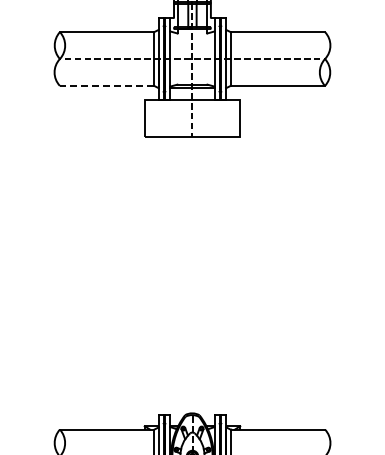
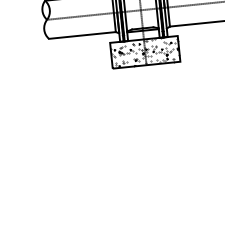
line: (106, 85) -> (81, 35), dashed -> solid
hatch: (192, 118) -> (145, 52), added

